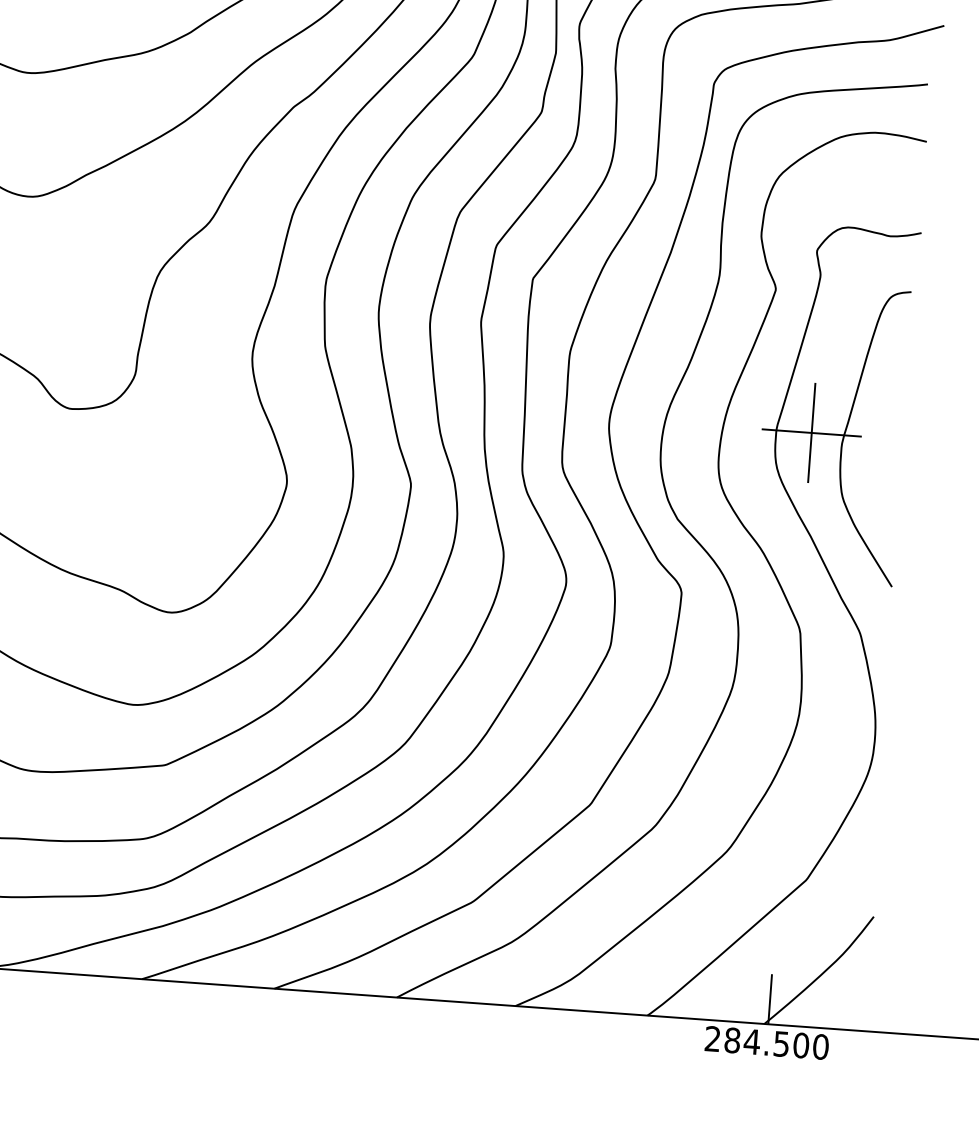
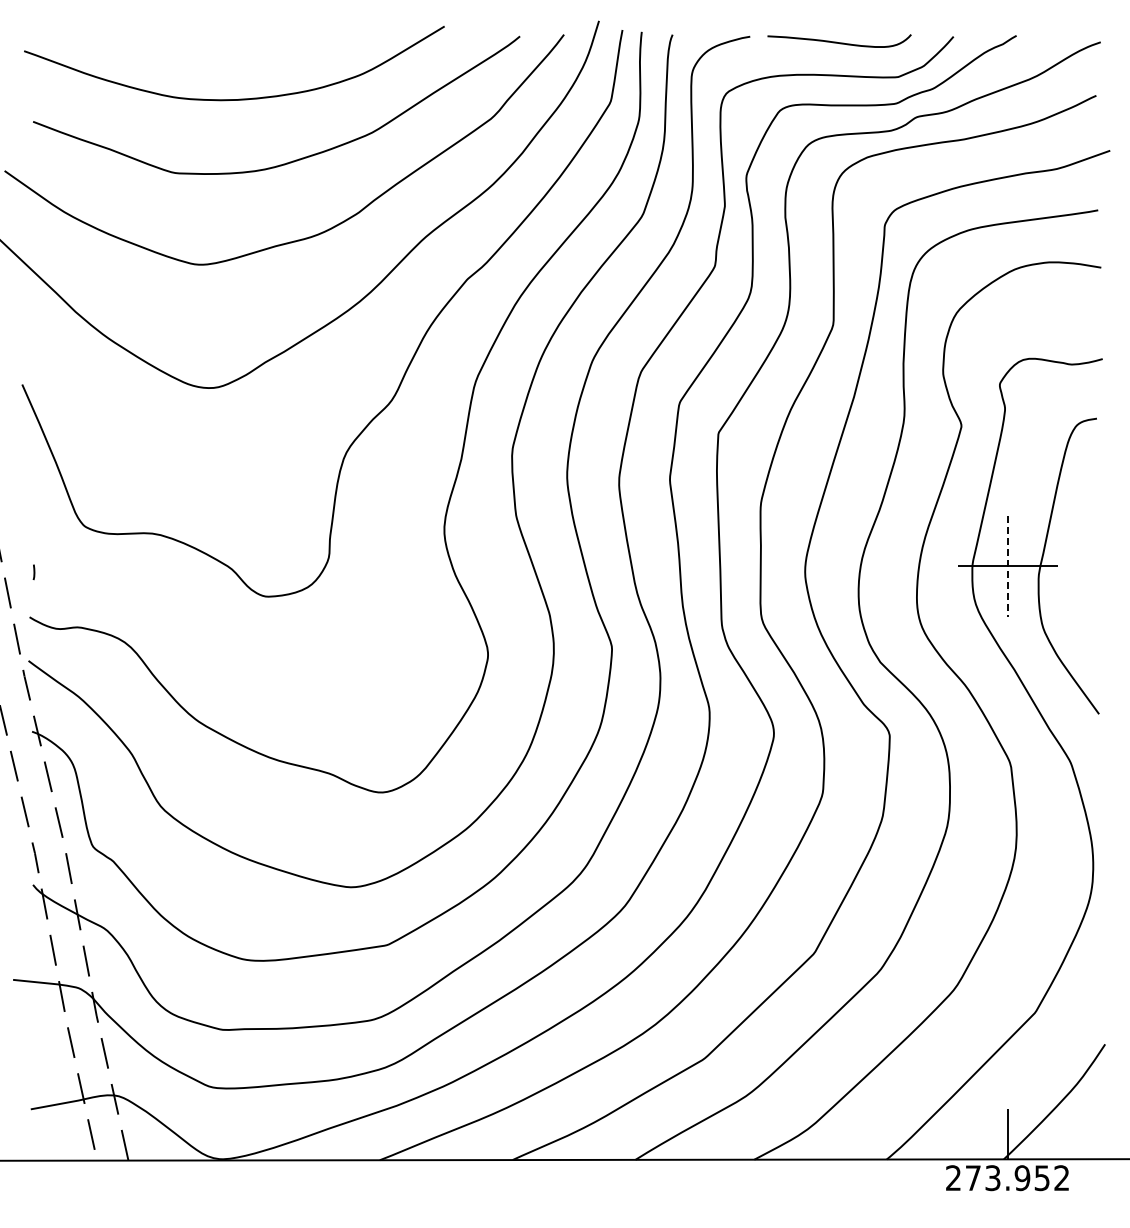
line: (811, 433) -> (1007, 566), solid -> dashed
text: (776, 1044) -> (1017, 1178), 284.500 -> 273.952

